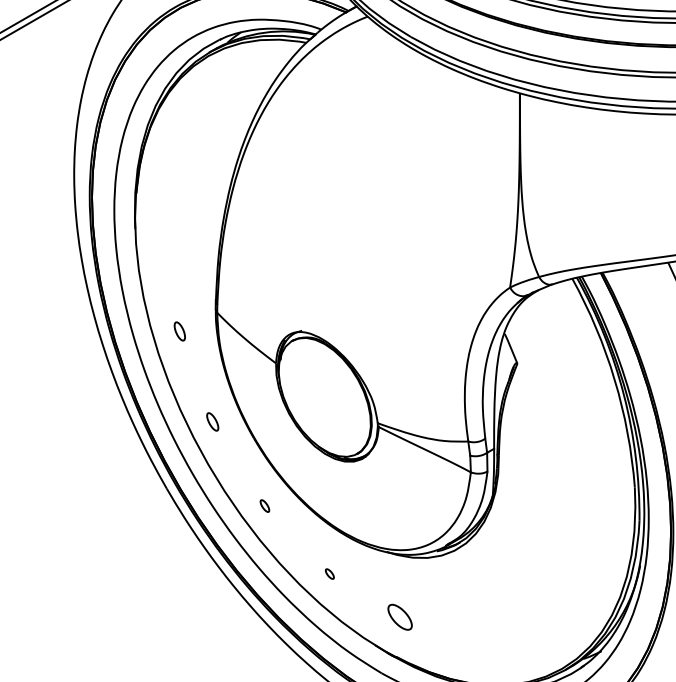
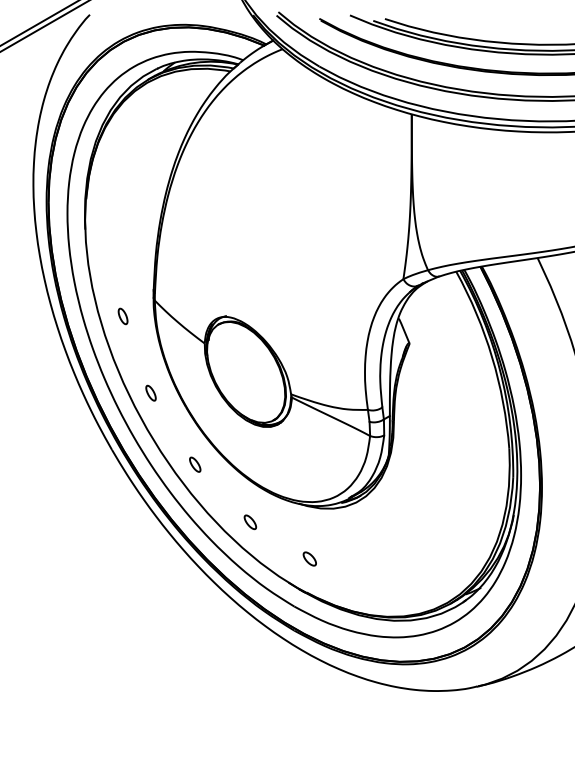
part: (265, 505) -> (195, 464), size x1.43
part: (329, 574) -> (250, 522), size x1.67
part: (399, 616) -> (309, 558), size x0.62

